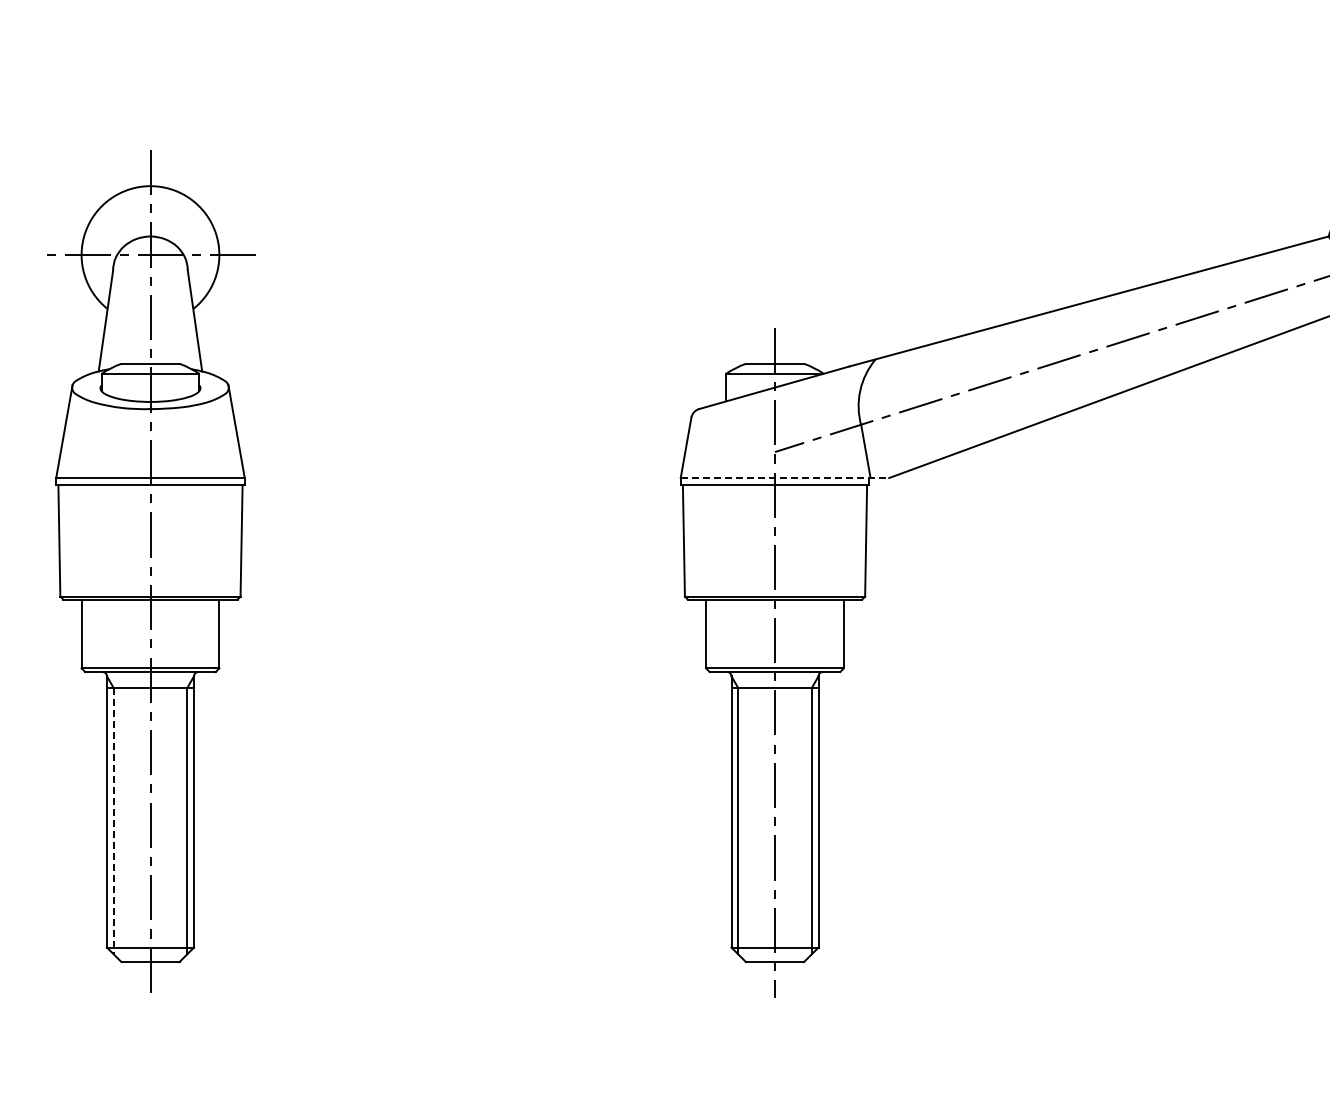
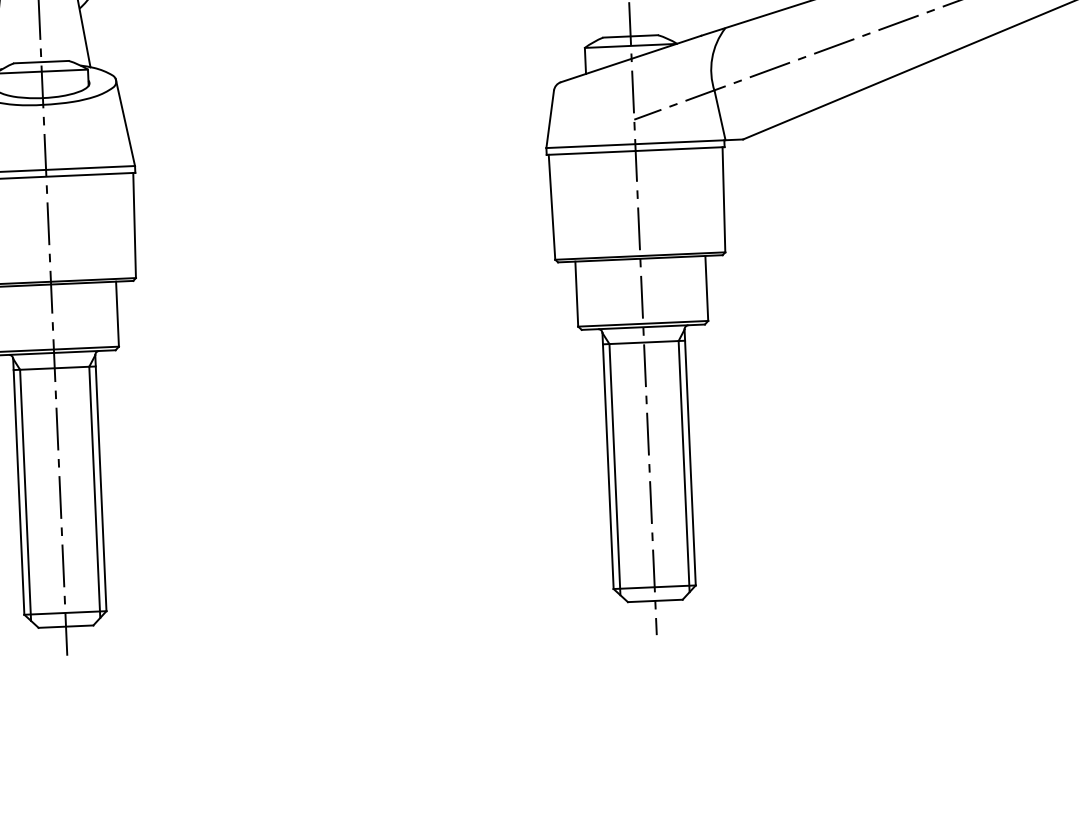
line: (785, 478) -> (645, 144), dashed -> solid
line: (113, 821) -> (25, 495), dashed -> solid

